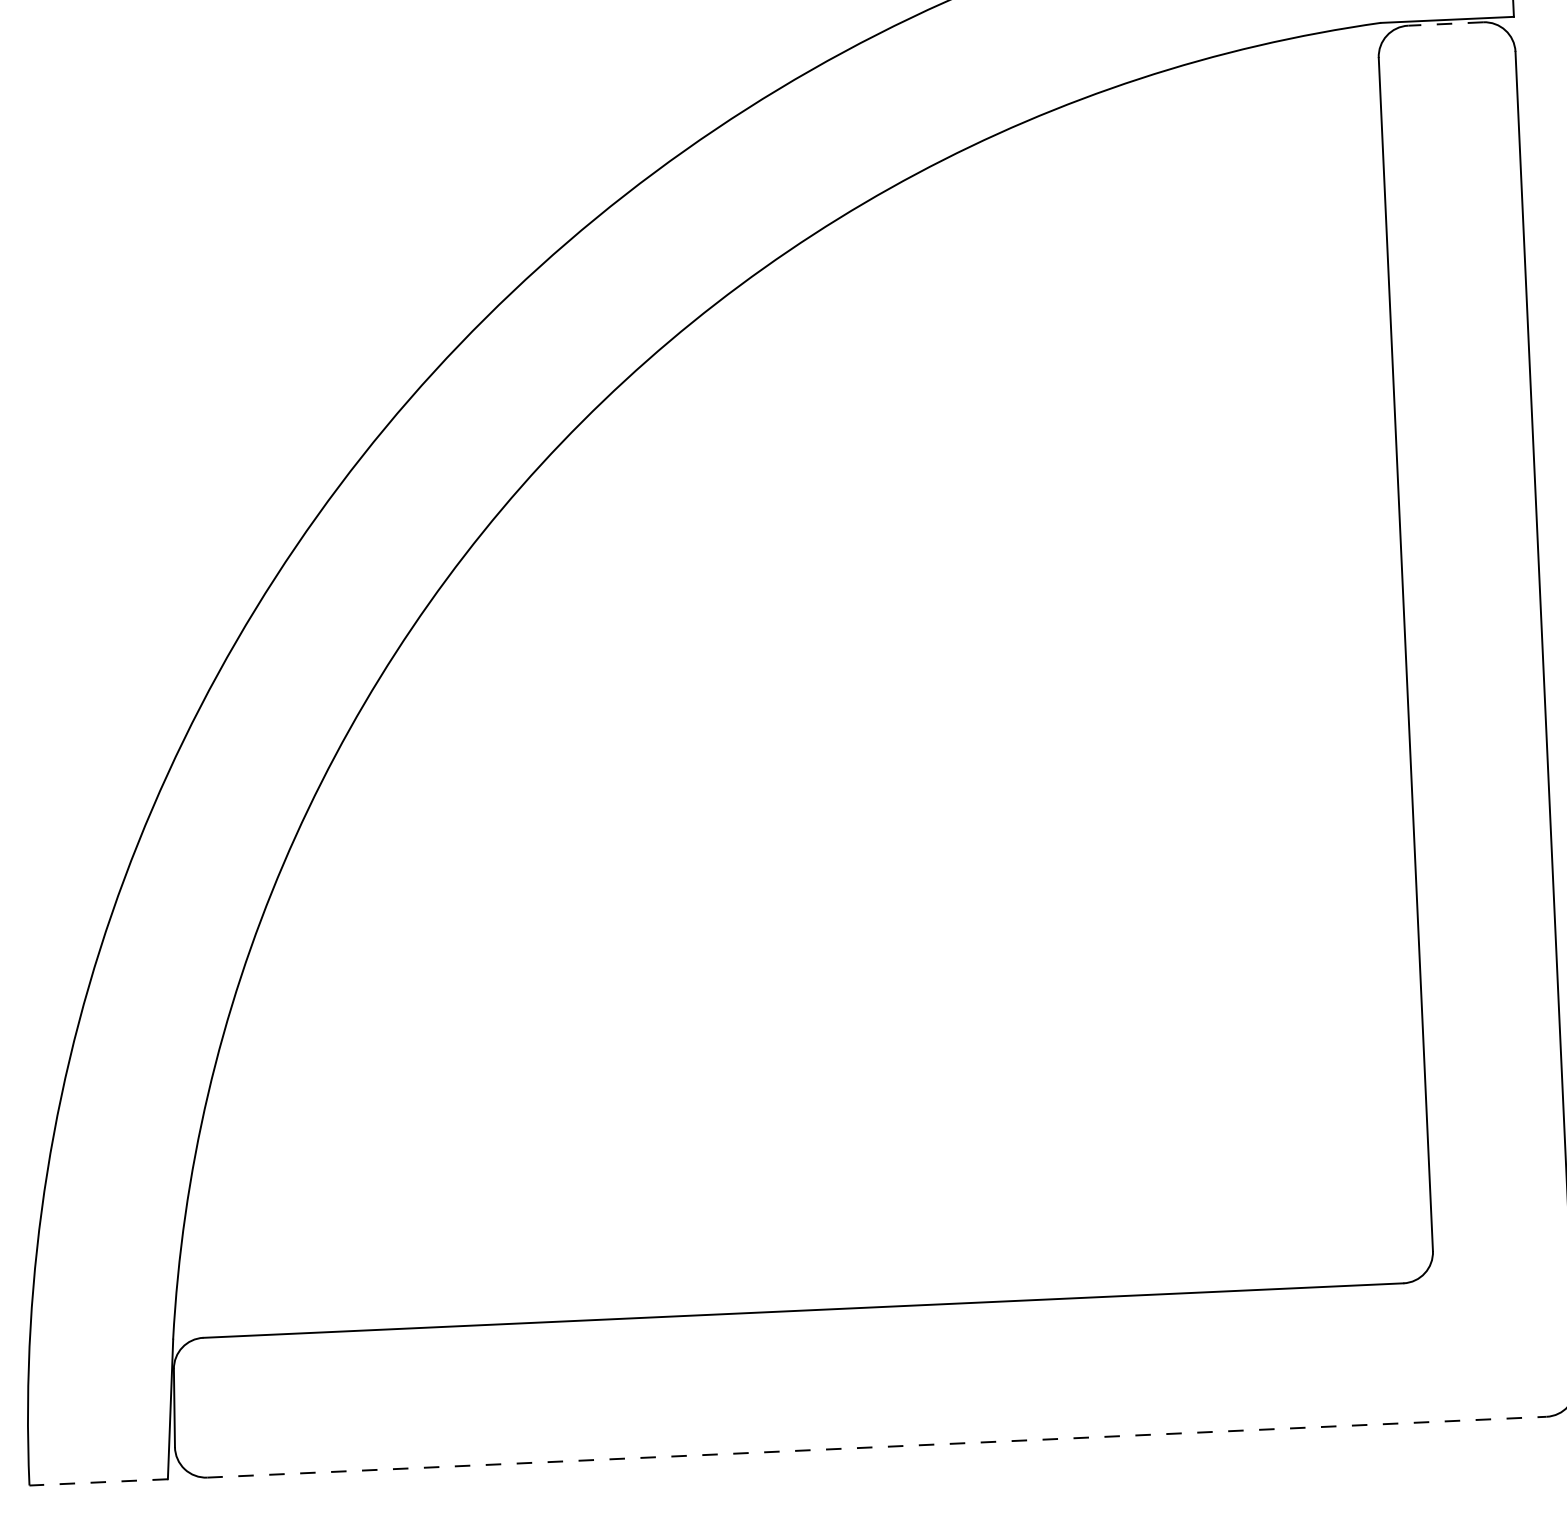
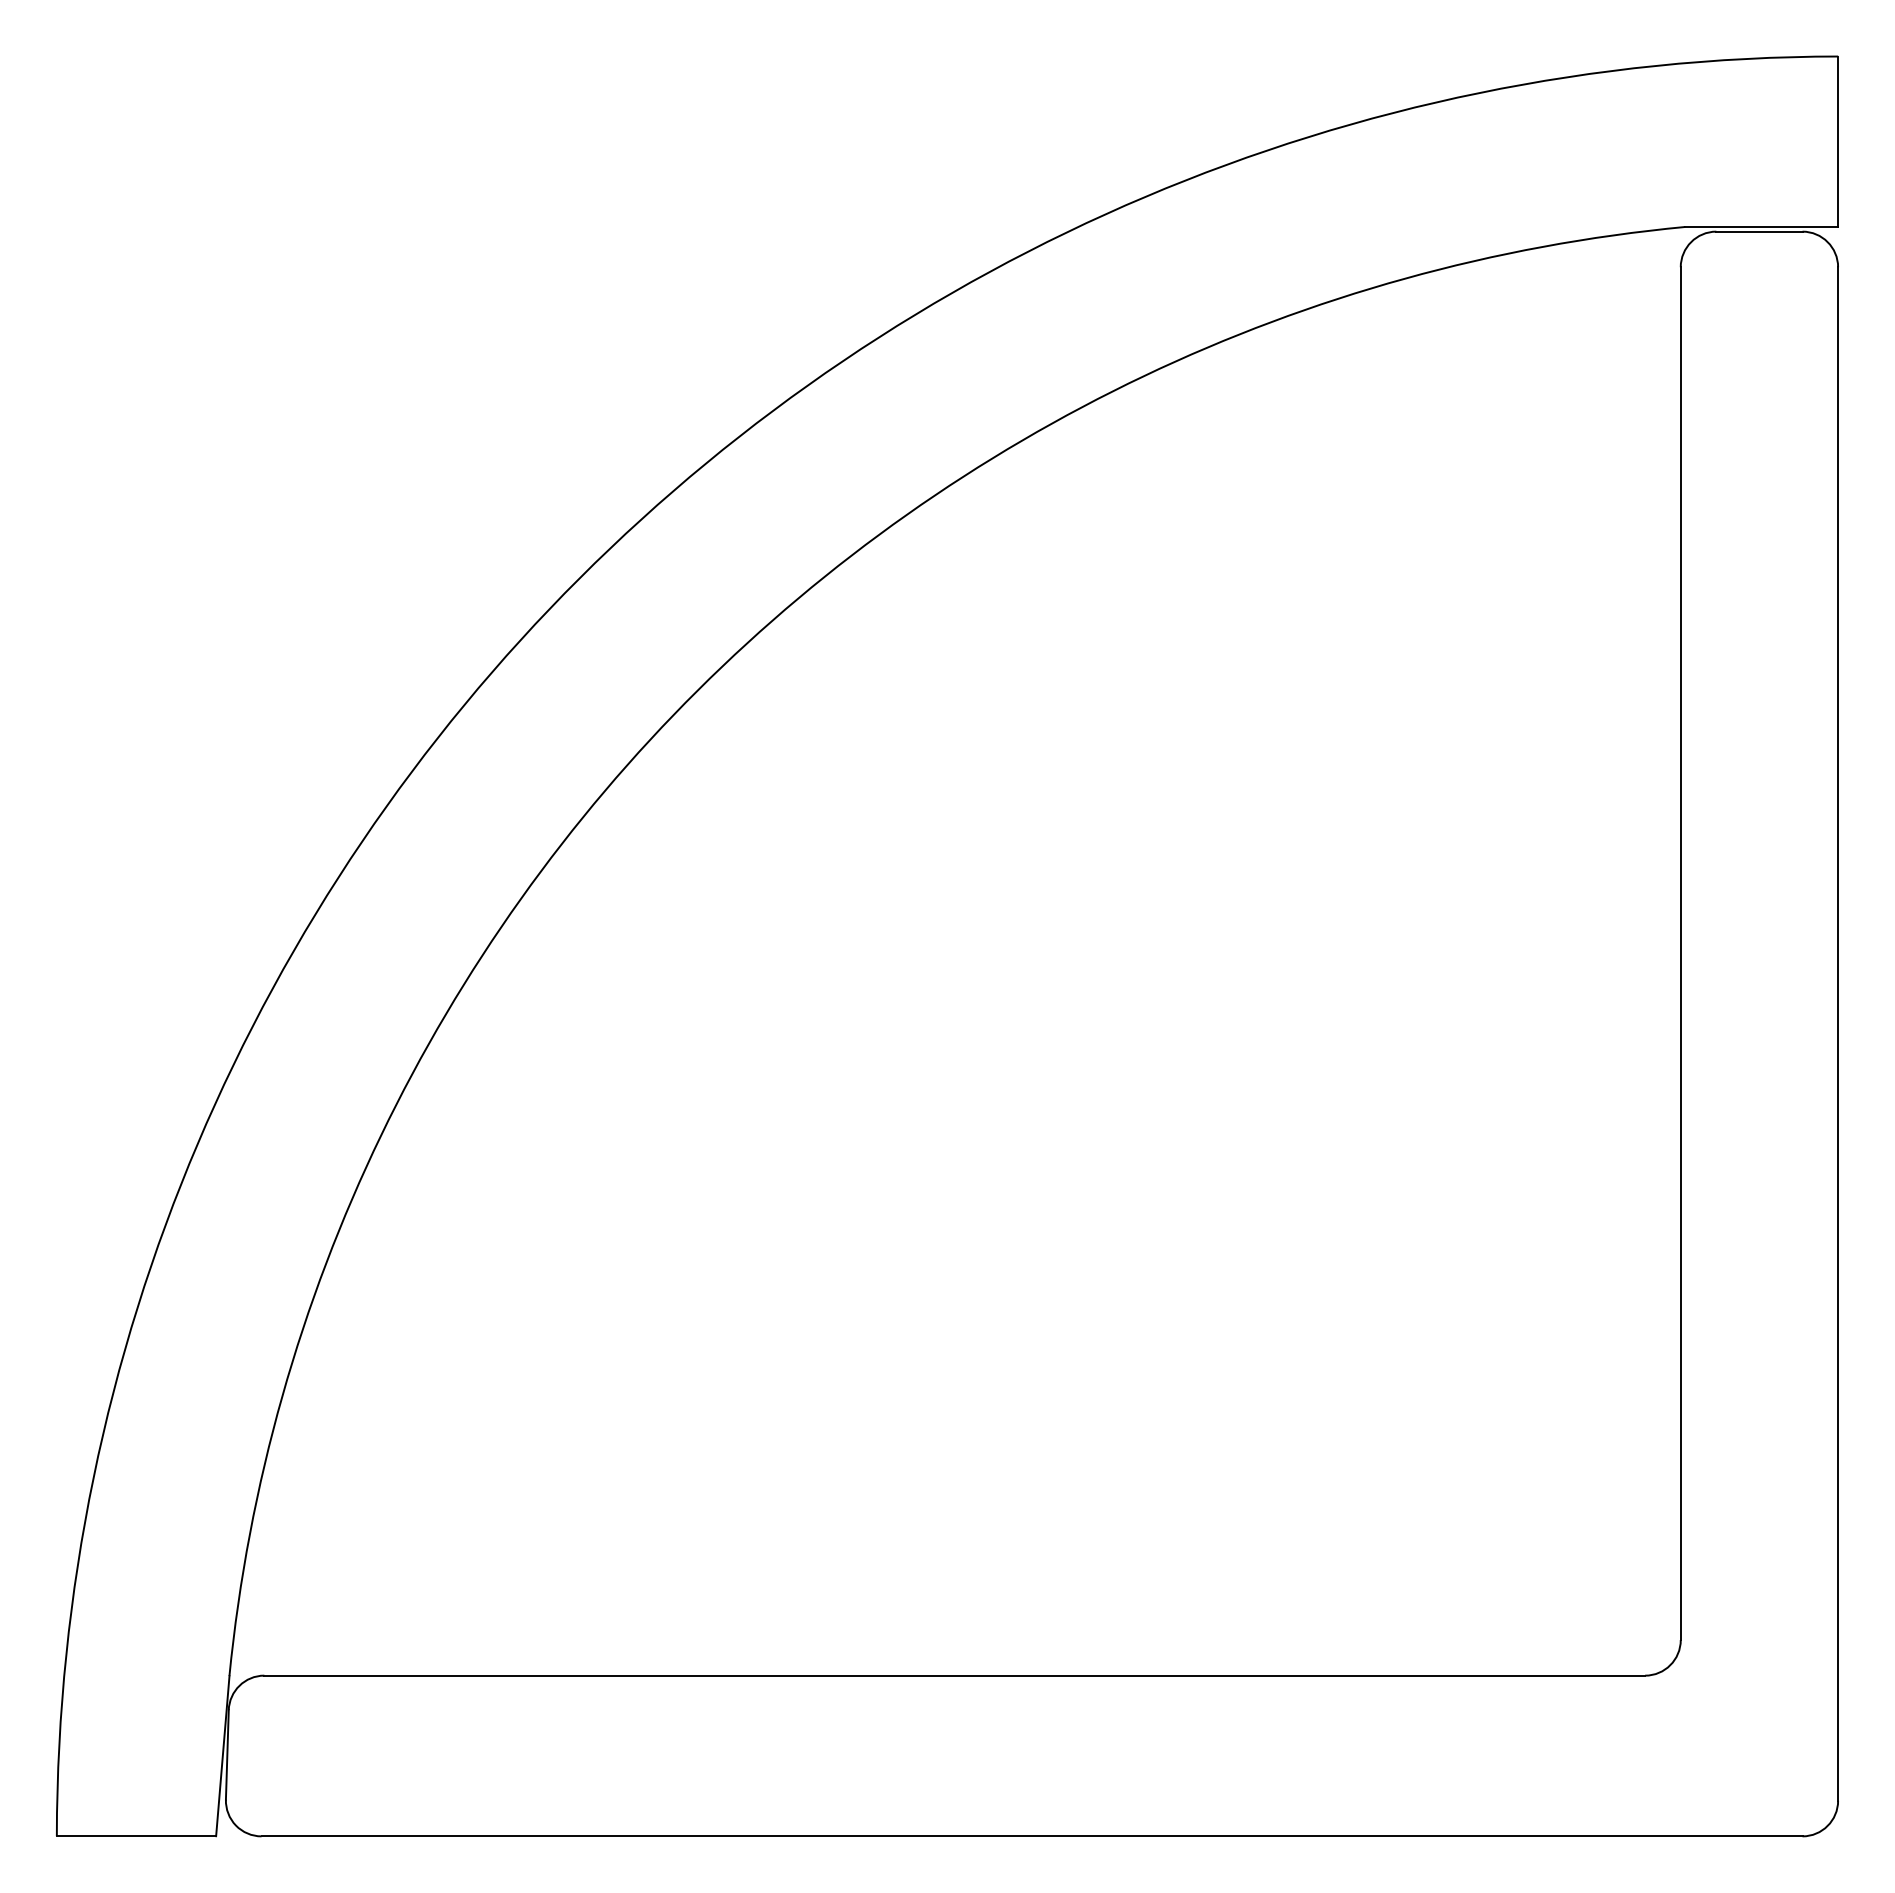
line: (1444, 23) -> (1758, 231), dashed -> solid
line: (877, 1447) -> (1032, 1836), dashed -> solid
line: (98, 1482) -> (136, 1836), dashed -> solid

